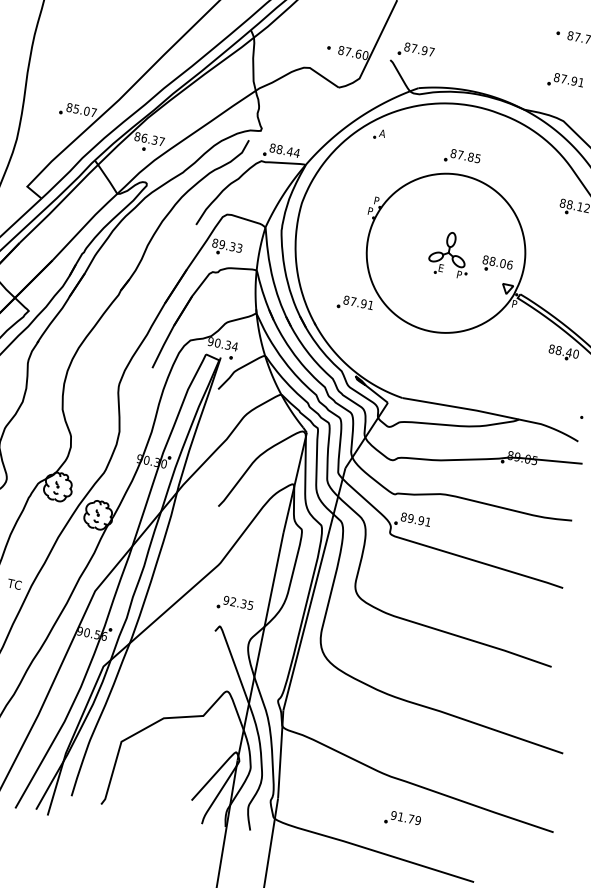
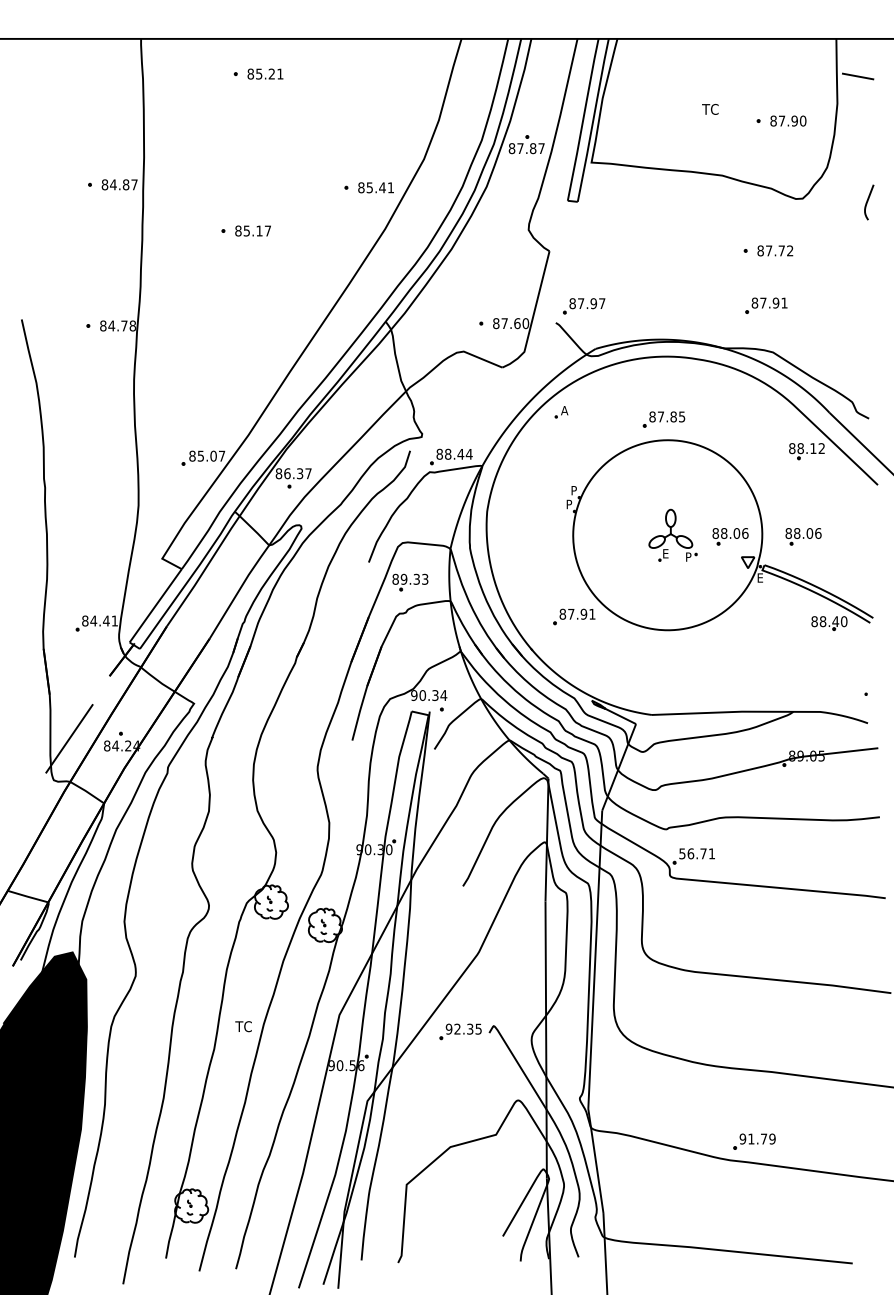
part: (557, 277) -> (803, 536), added
text: (514, 303) -> (760, 577), P -> E
text: (412, 518) -> (692, 853), 89.91 -> 56.71
part: (235, 604) -> (460, 1031), moved
part: (402, 819) -> (754, 1141), moved

